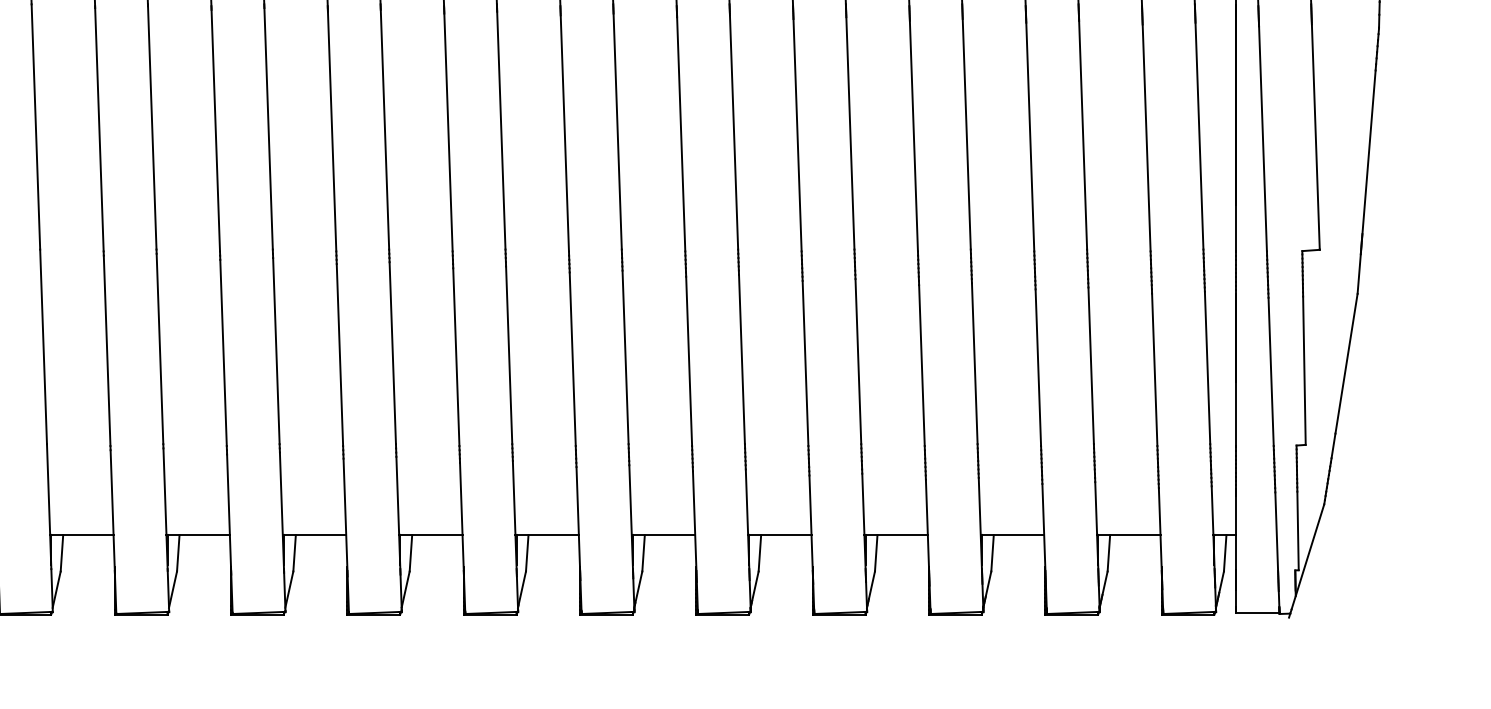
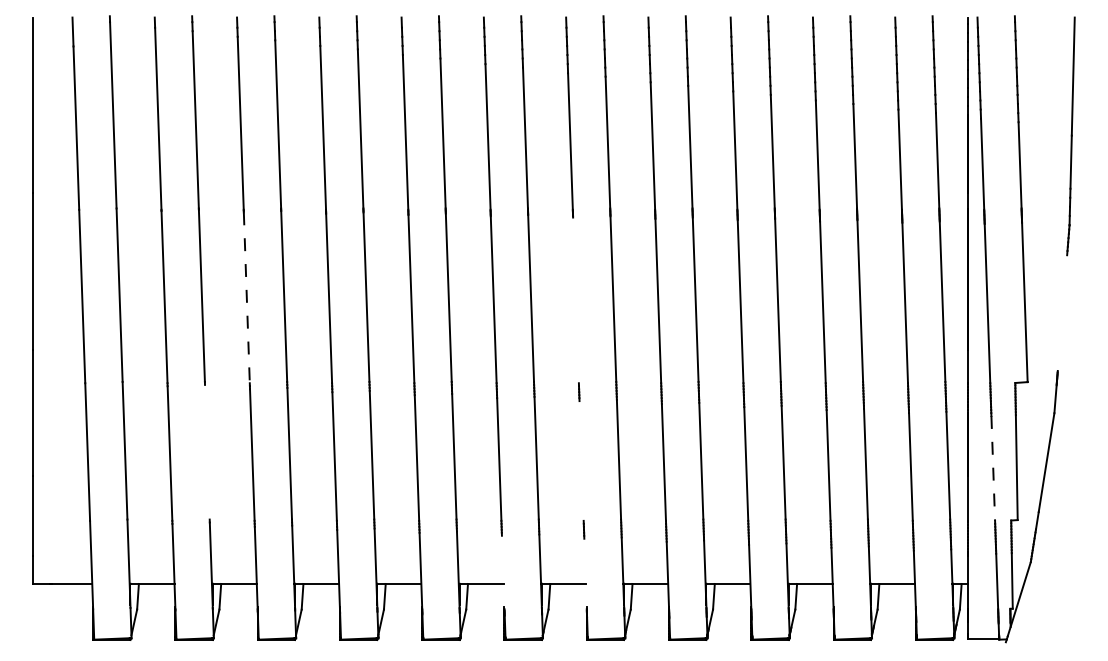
line: (215, 131) -> (246, 298), solid -> dashed
line: (680, 134) -> (575, 300), removed
line: (1369, 152) -> (1062, 313), removed
line: (160, 347) -> (207, 451), removed
line: (688, 360) -> (581, 460), removed
line: (1271, 371) -> (993, 468), solid -> dashed
line: (577, 519) -> (502, 572), removed
line: (694, 520) -> (585, 573), removed

